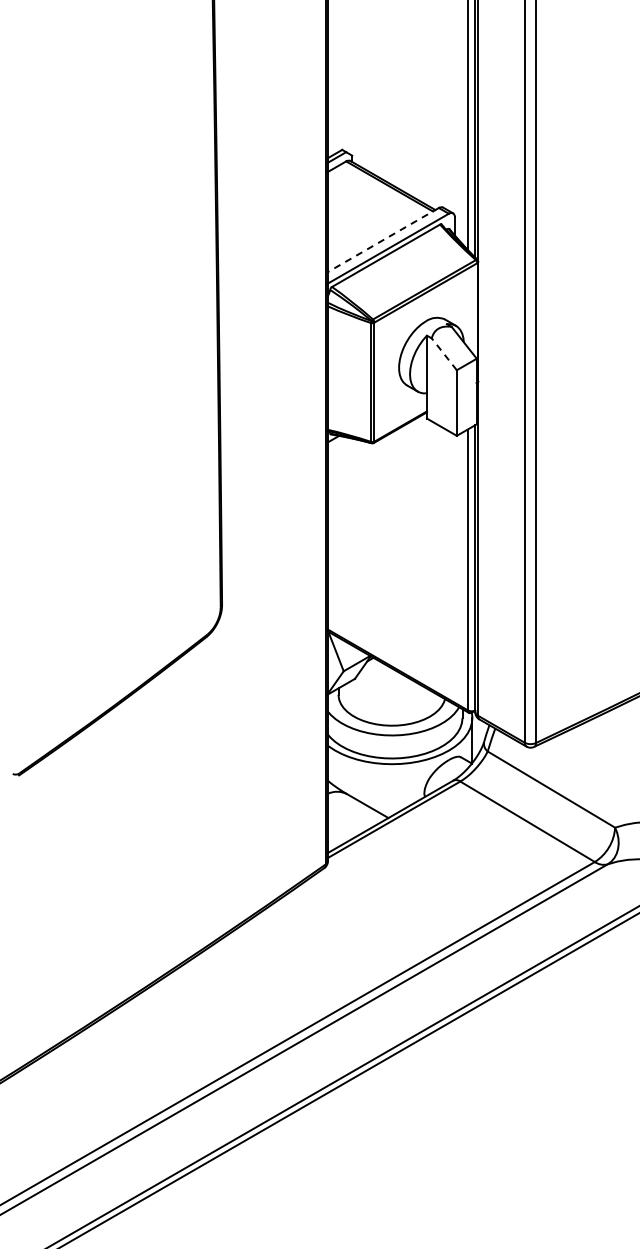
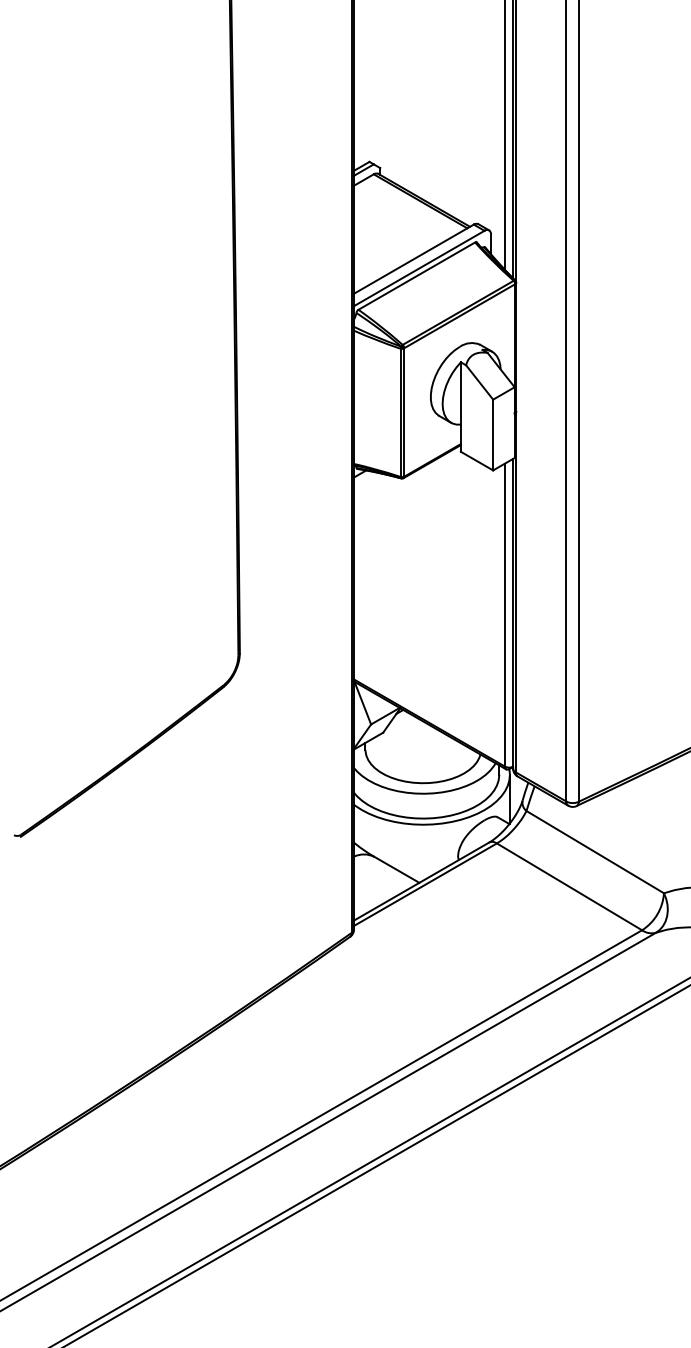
line: (382, 240) -> (412, 259), dashed -> solid
line: (444, 353) -> (479, 381), dashed -> solid

